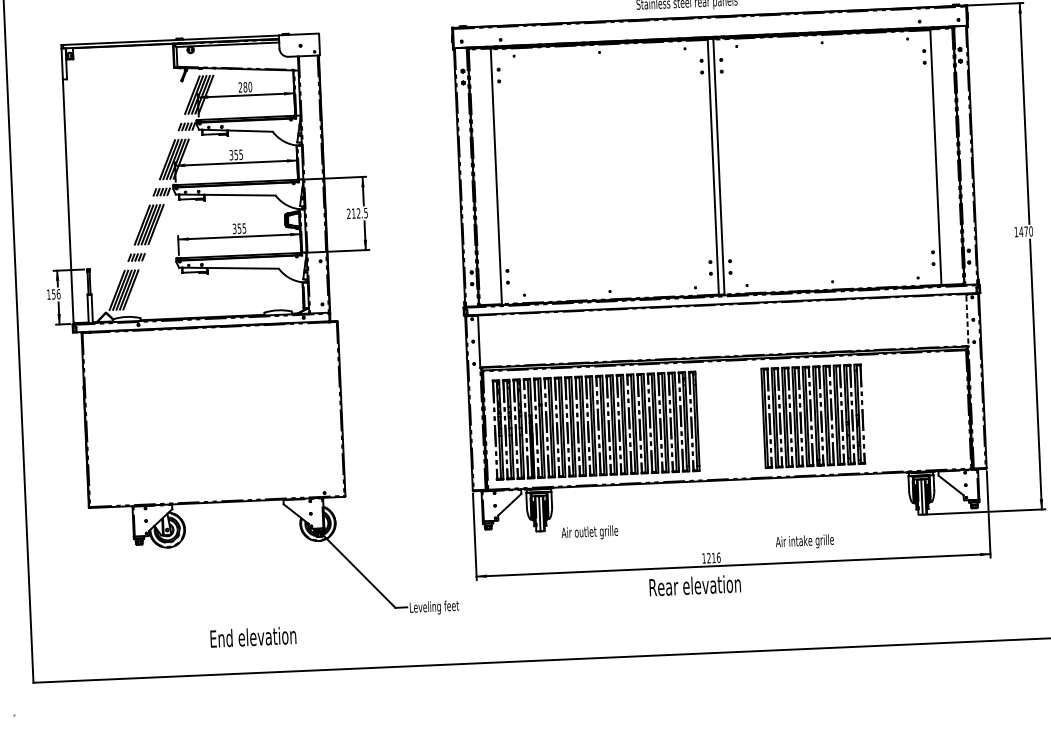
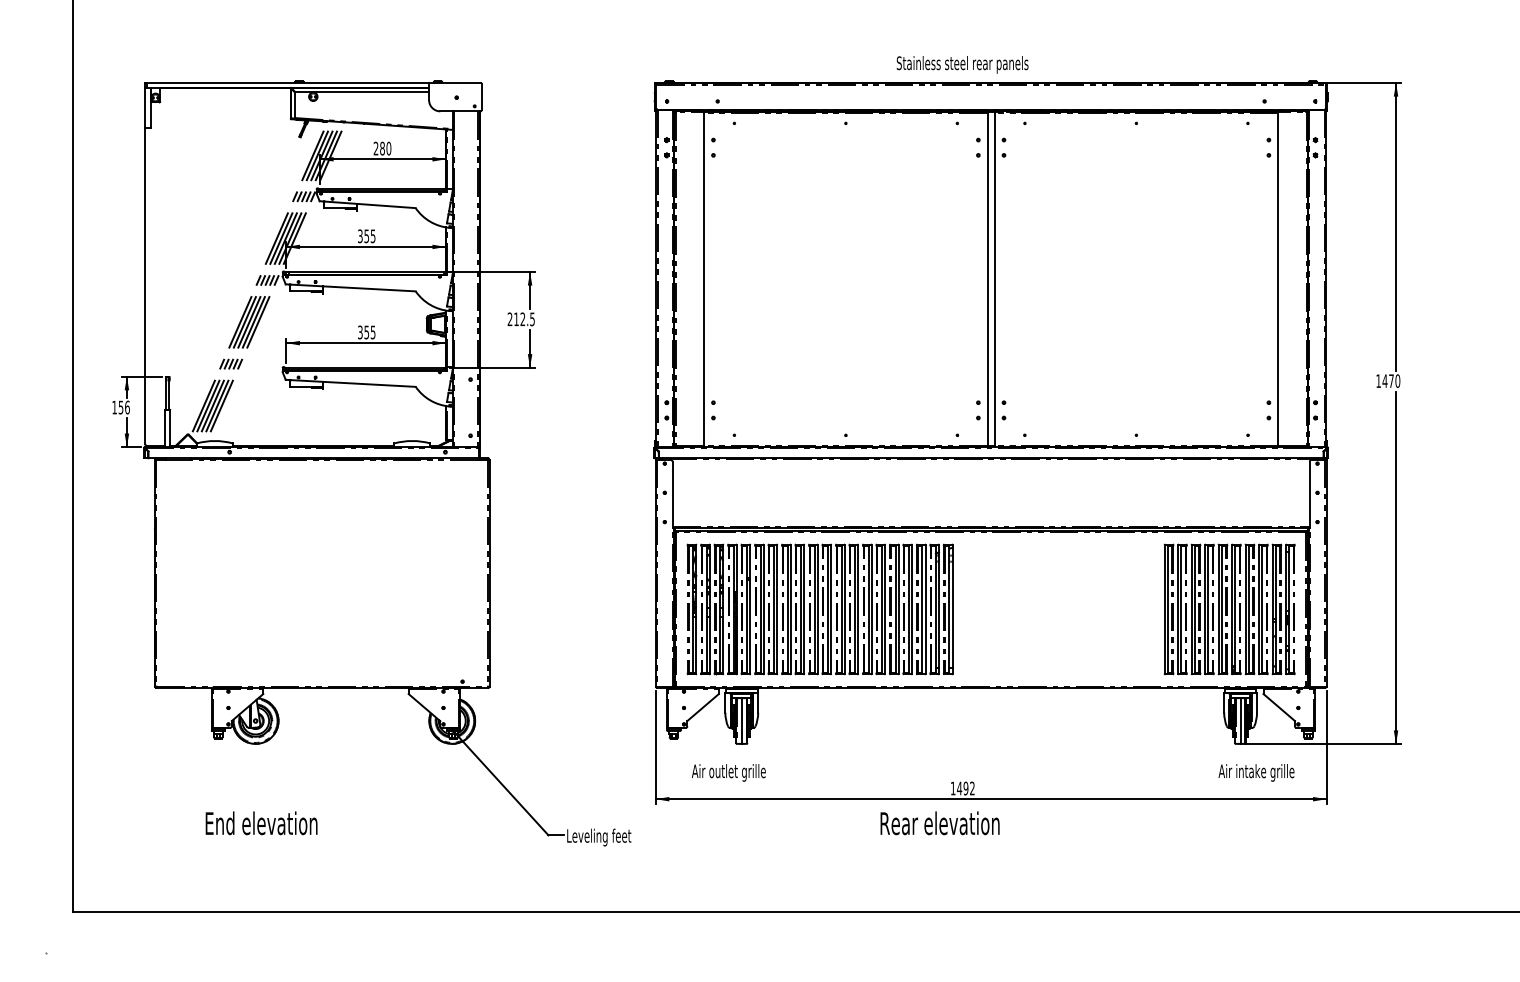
line: (967, 321) -> (1309, 494), dashed -> solid
part: (813, 416) -> (1229, 609), moved
text: (589, 532) -> (728, 772), moved
text: (804, 541) -> (1256, 772), moved
text: (713, 558) -> (965, 788), 1216 -> 1492
text: (253, 637) -> (261, 823), moved

